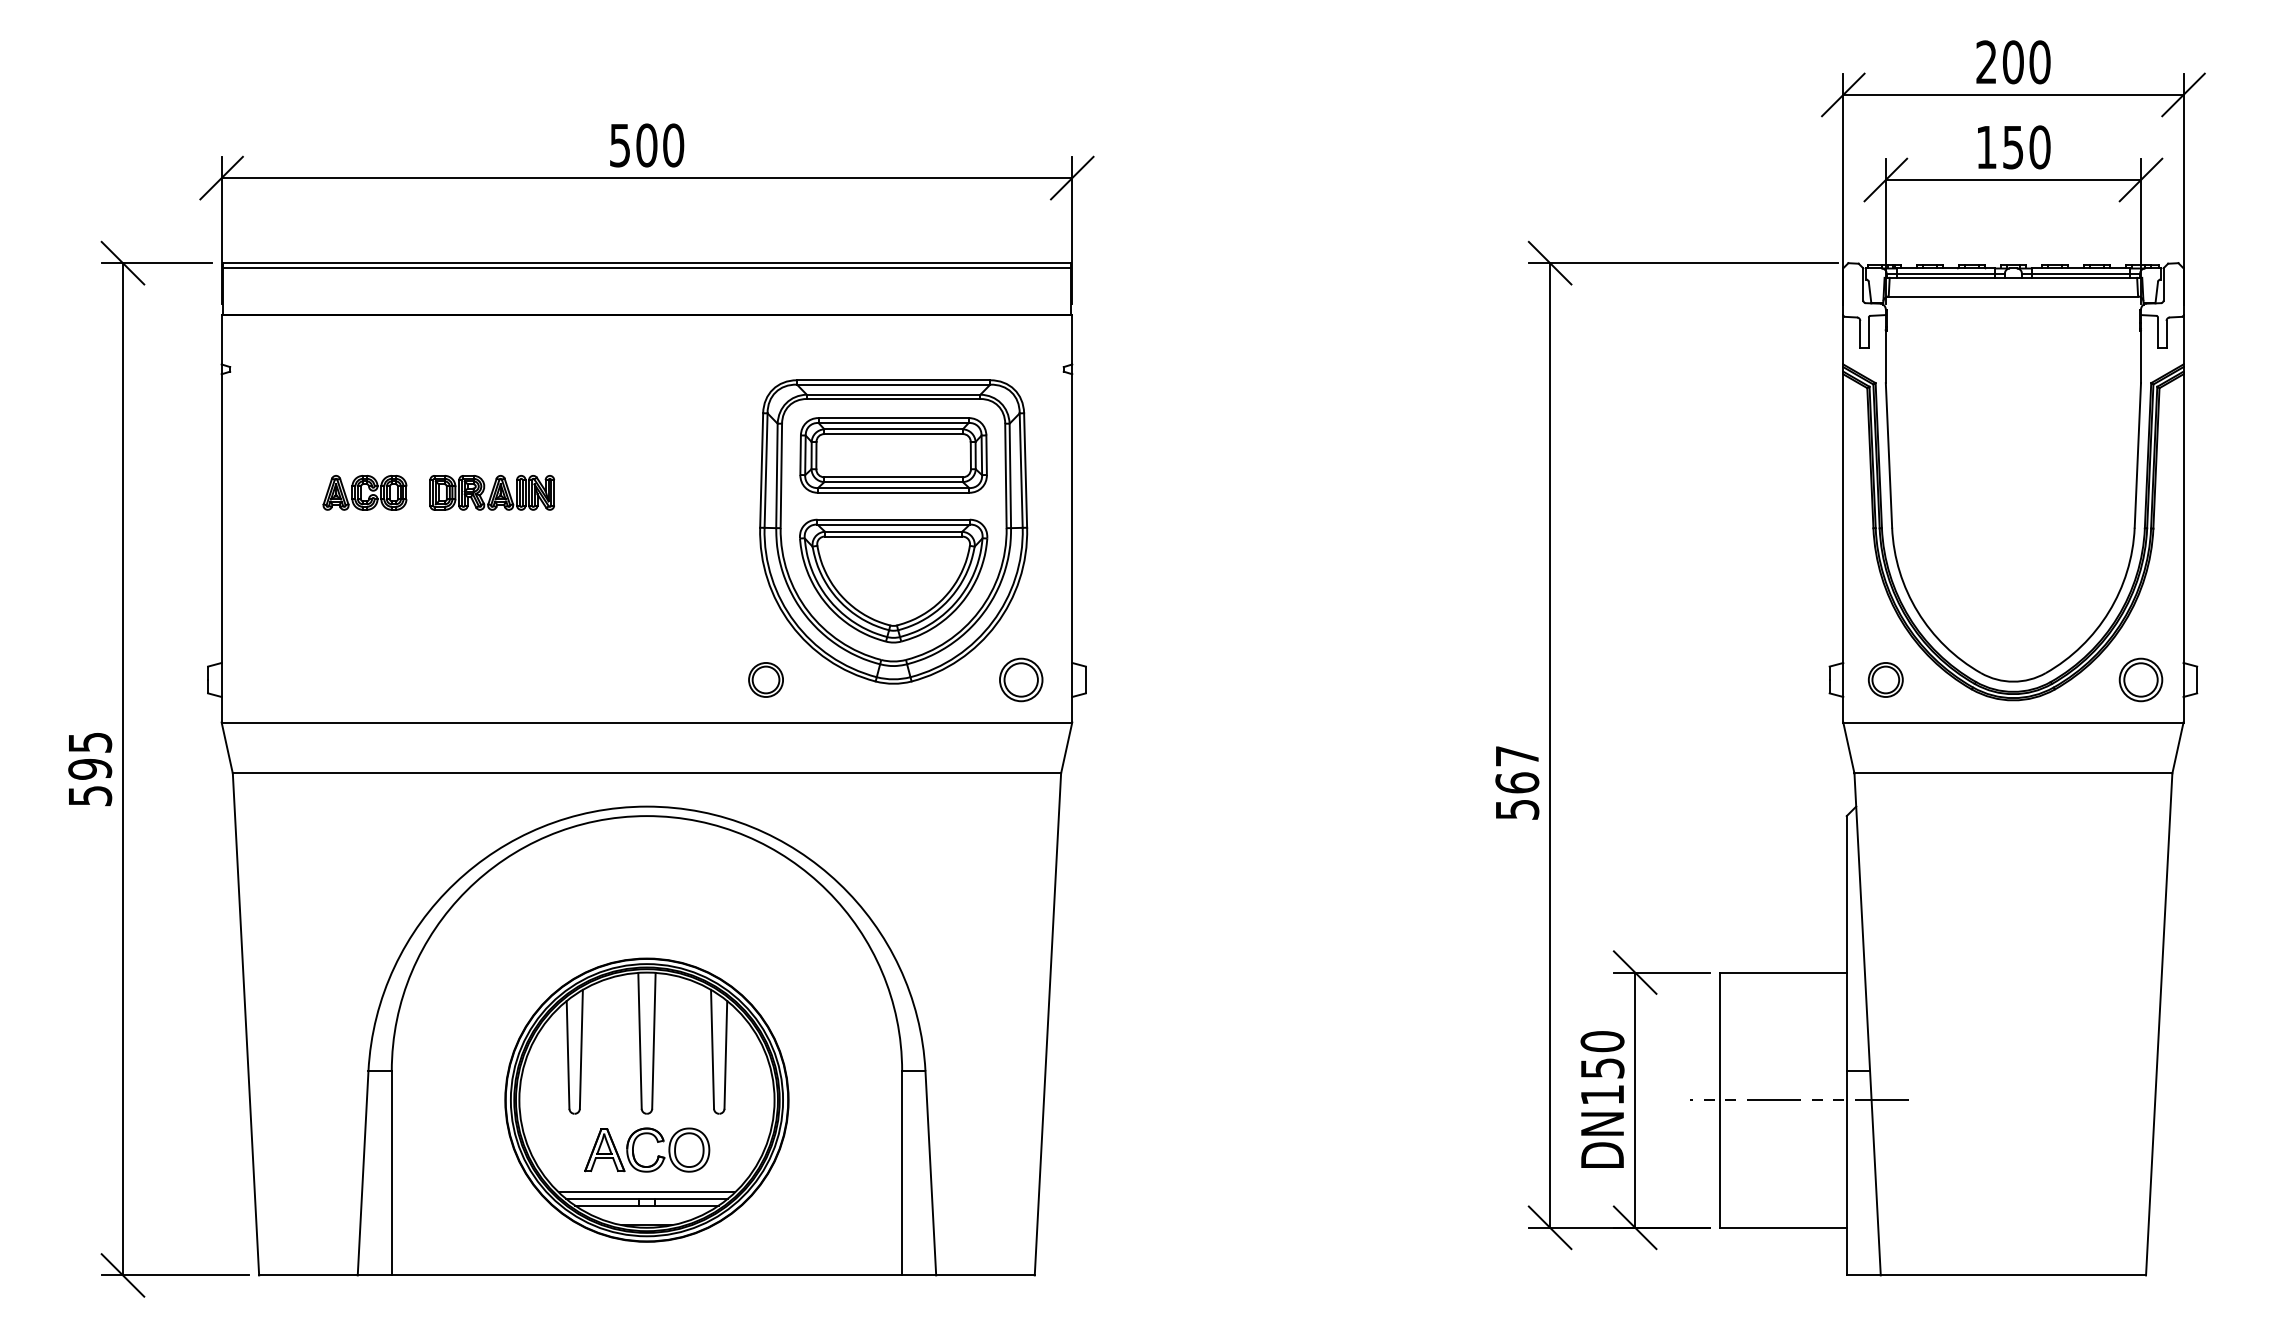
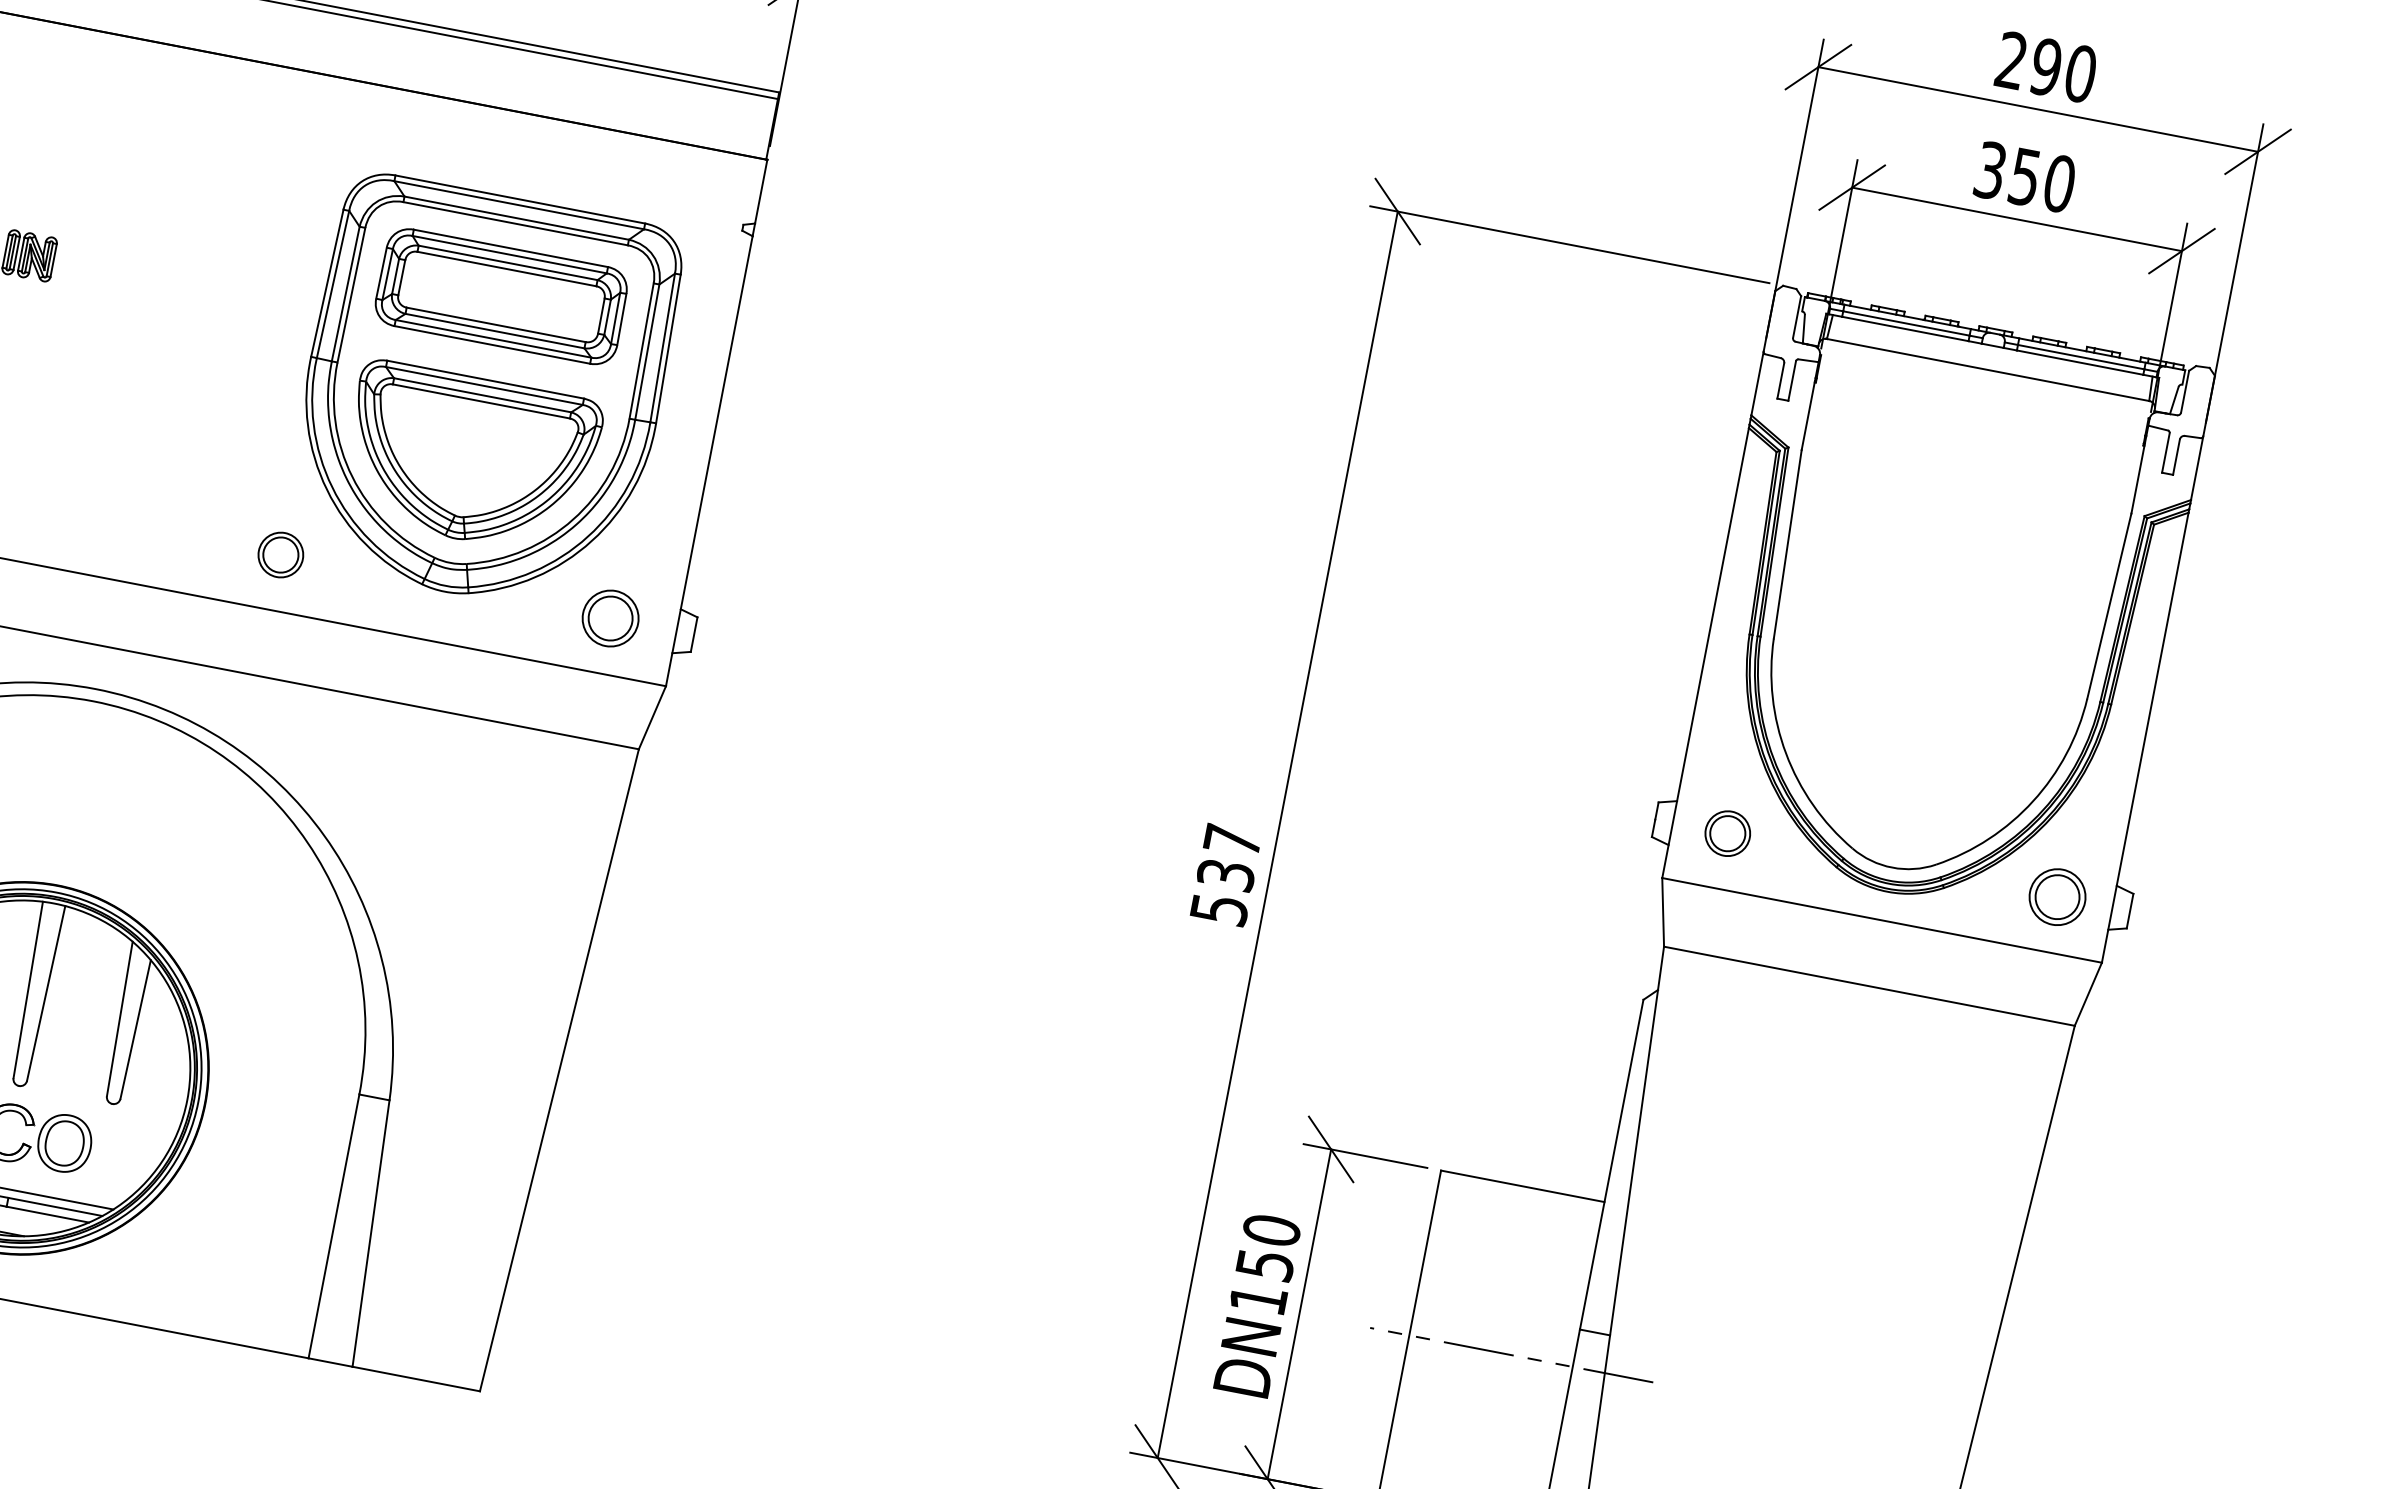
text: (2012, 62) -> (2045, 67), 200 -> 290
text: (1986, 147) -> (1990, 170), 150 -> 350
text: (1517, 782) -> (1226, 874), 567 -> 537

